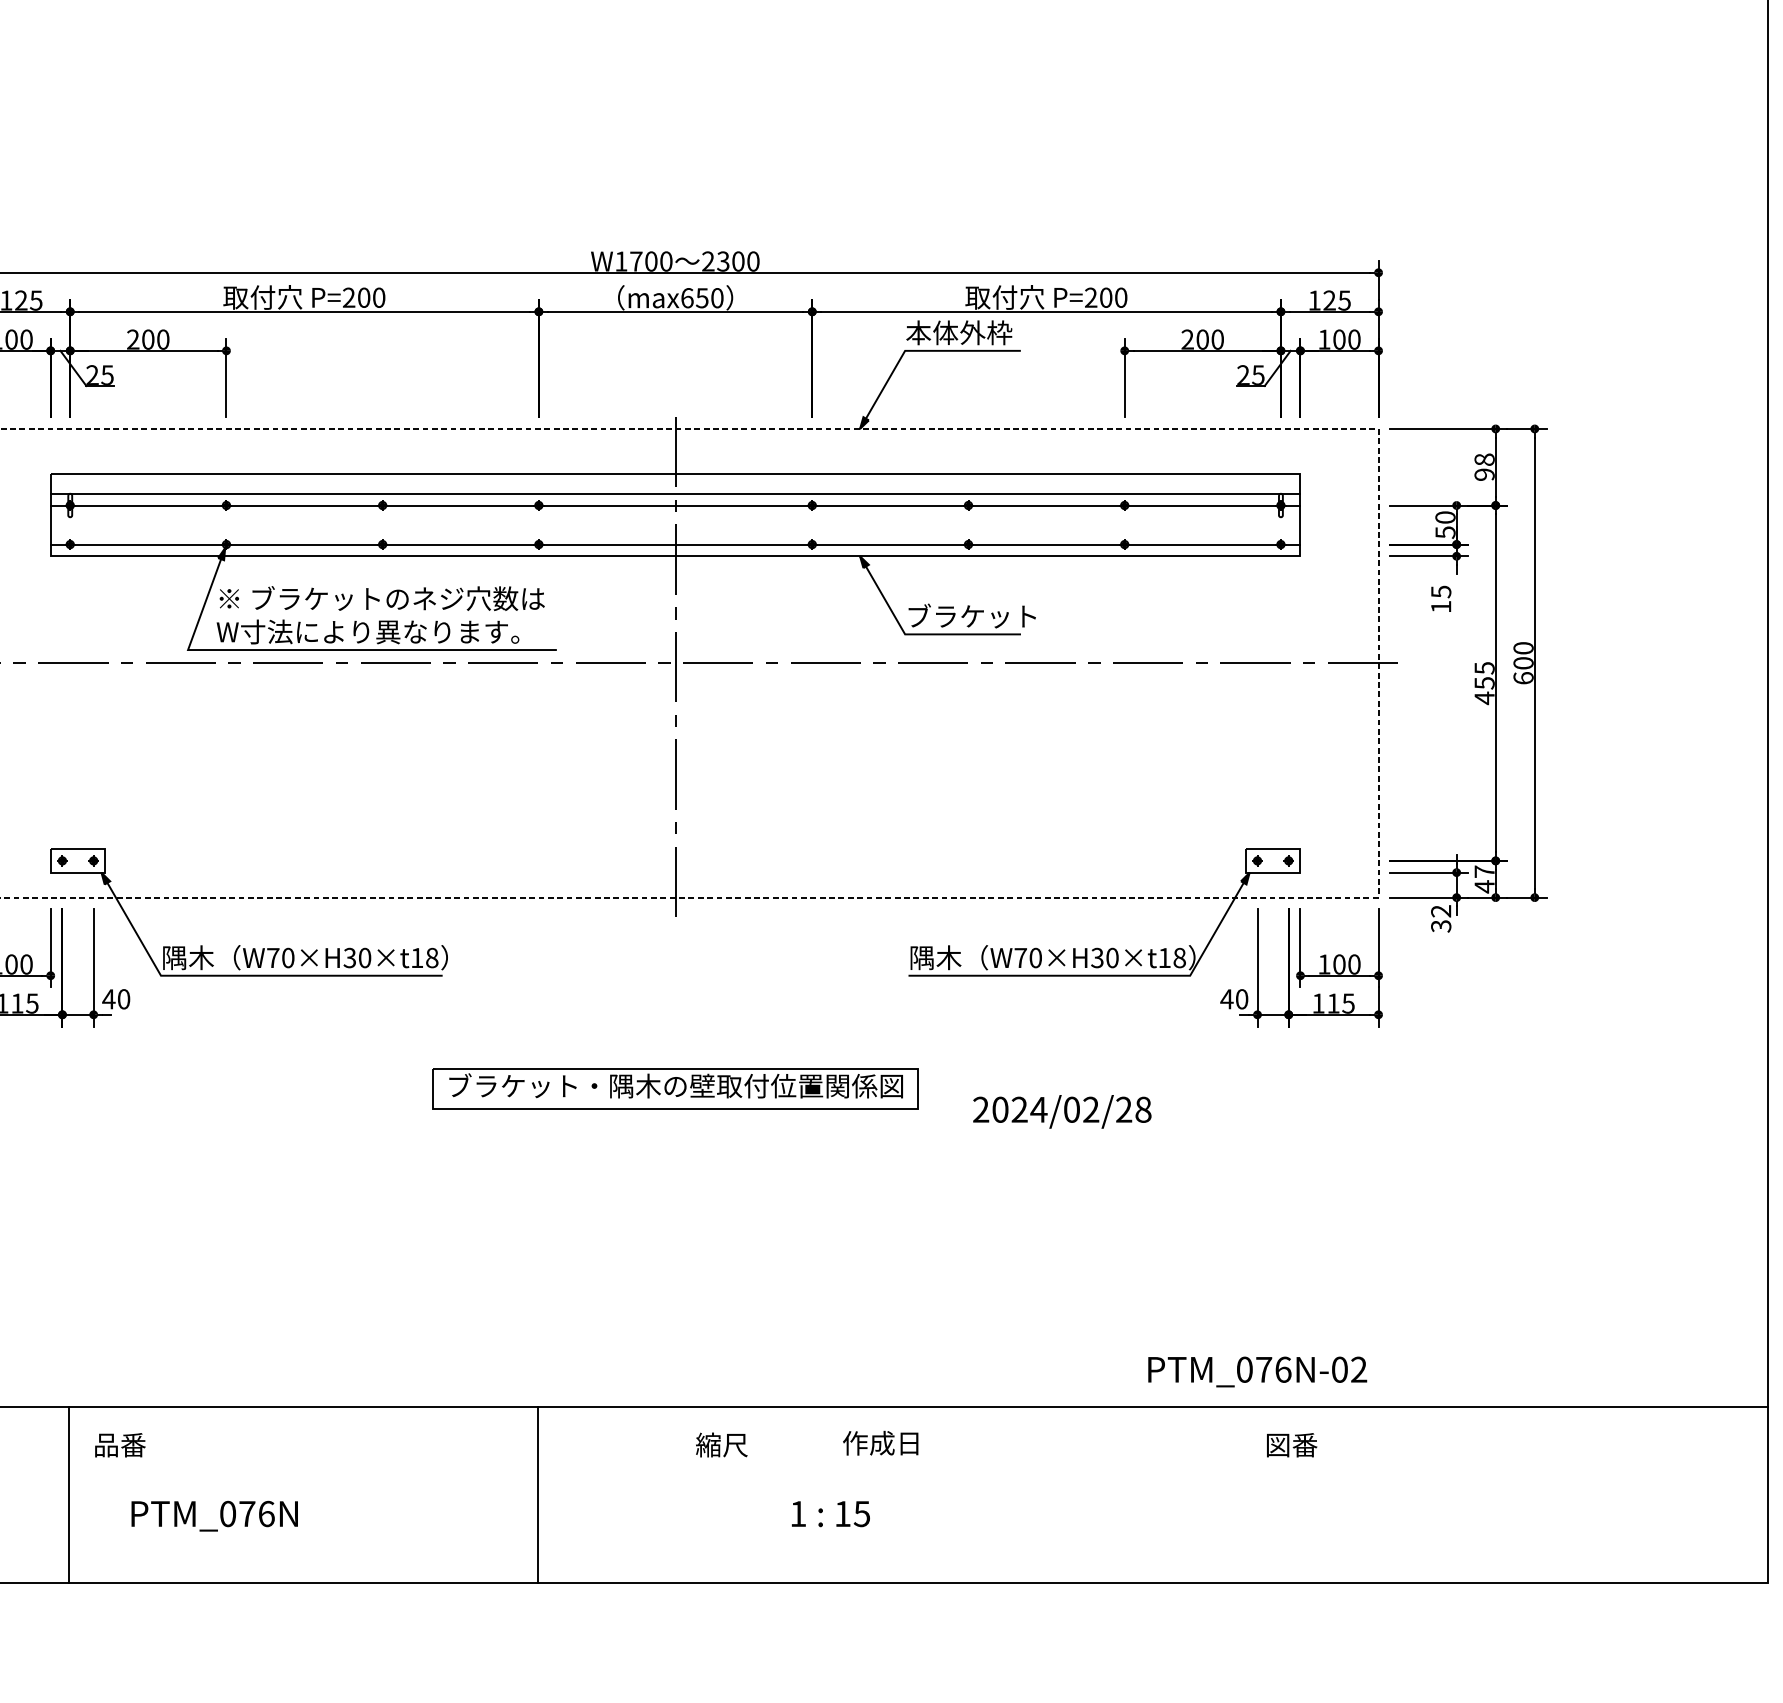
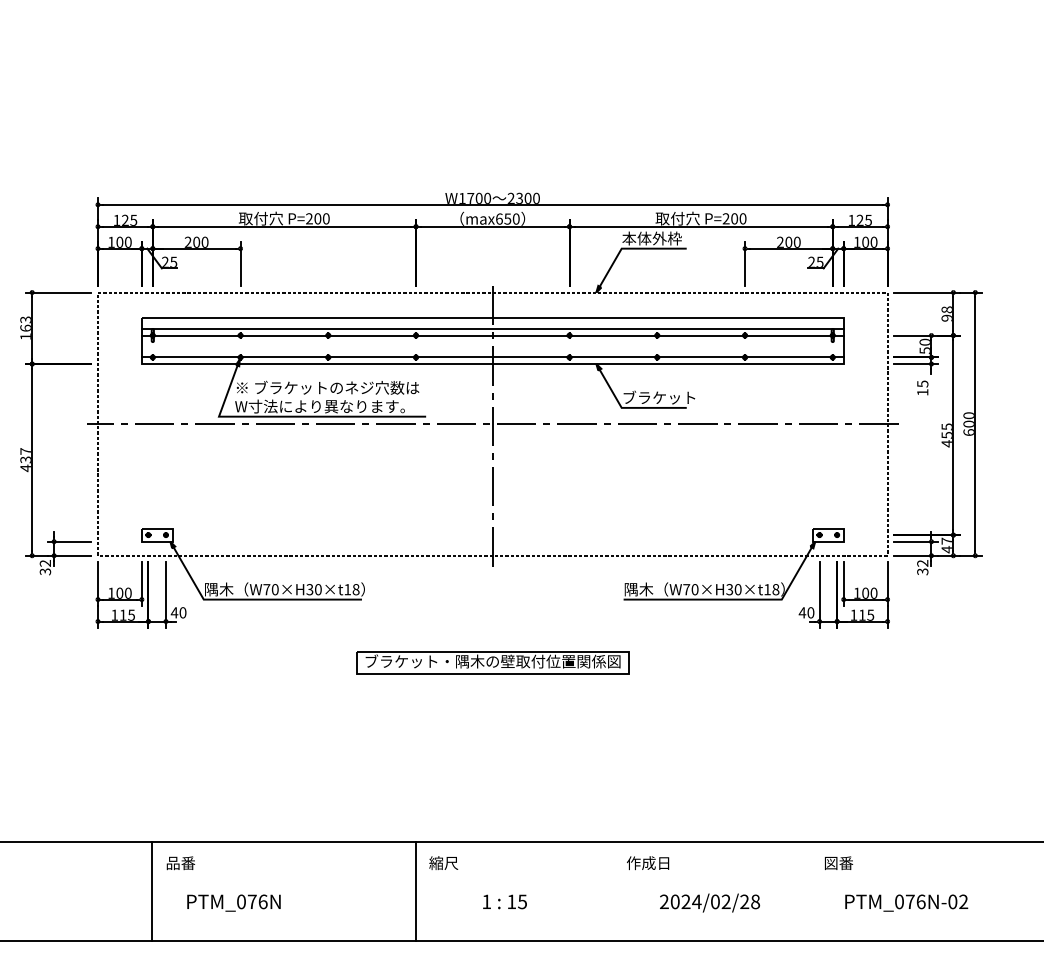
text: (1063, 1110) -> (710, 902), moved
text: (1257, 1370) -> (906, 902), moved
text: (721, 1443) -> (443, 862), moved
text: (881, 1443) -> (648, 863), moved
text: (829, 1513) -> (504, 901), moved

